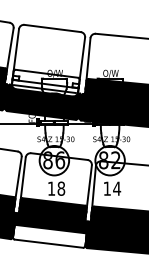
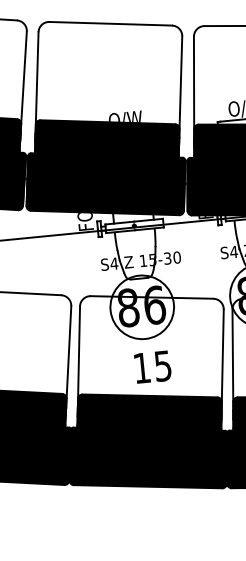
fill: (45, 82) -> (106, 141), added
text: (61, 188) -> (163, 365), 18 -> 15
fill: (49, 235) -> (147, 468), added

